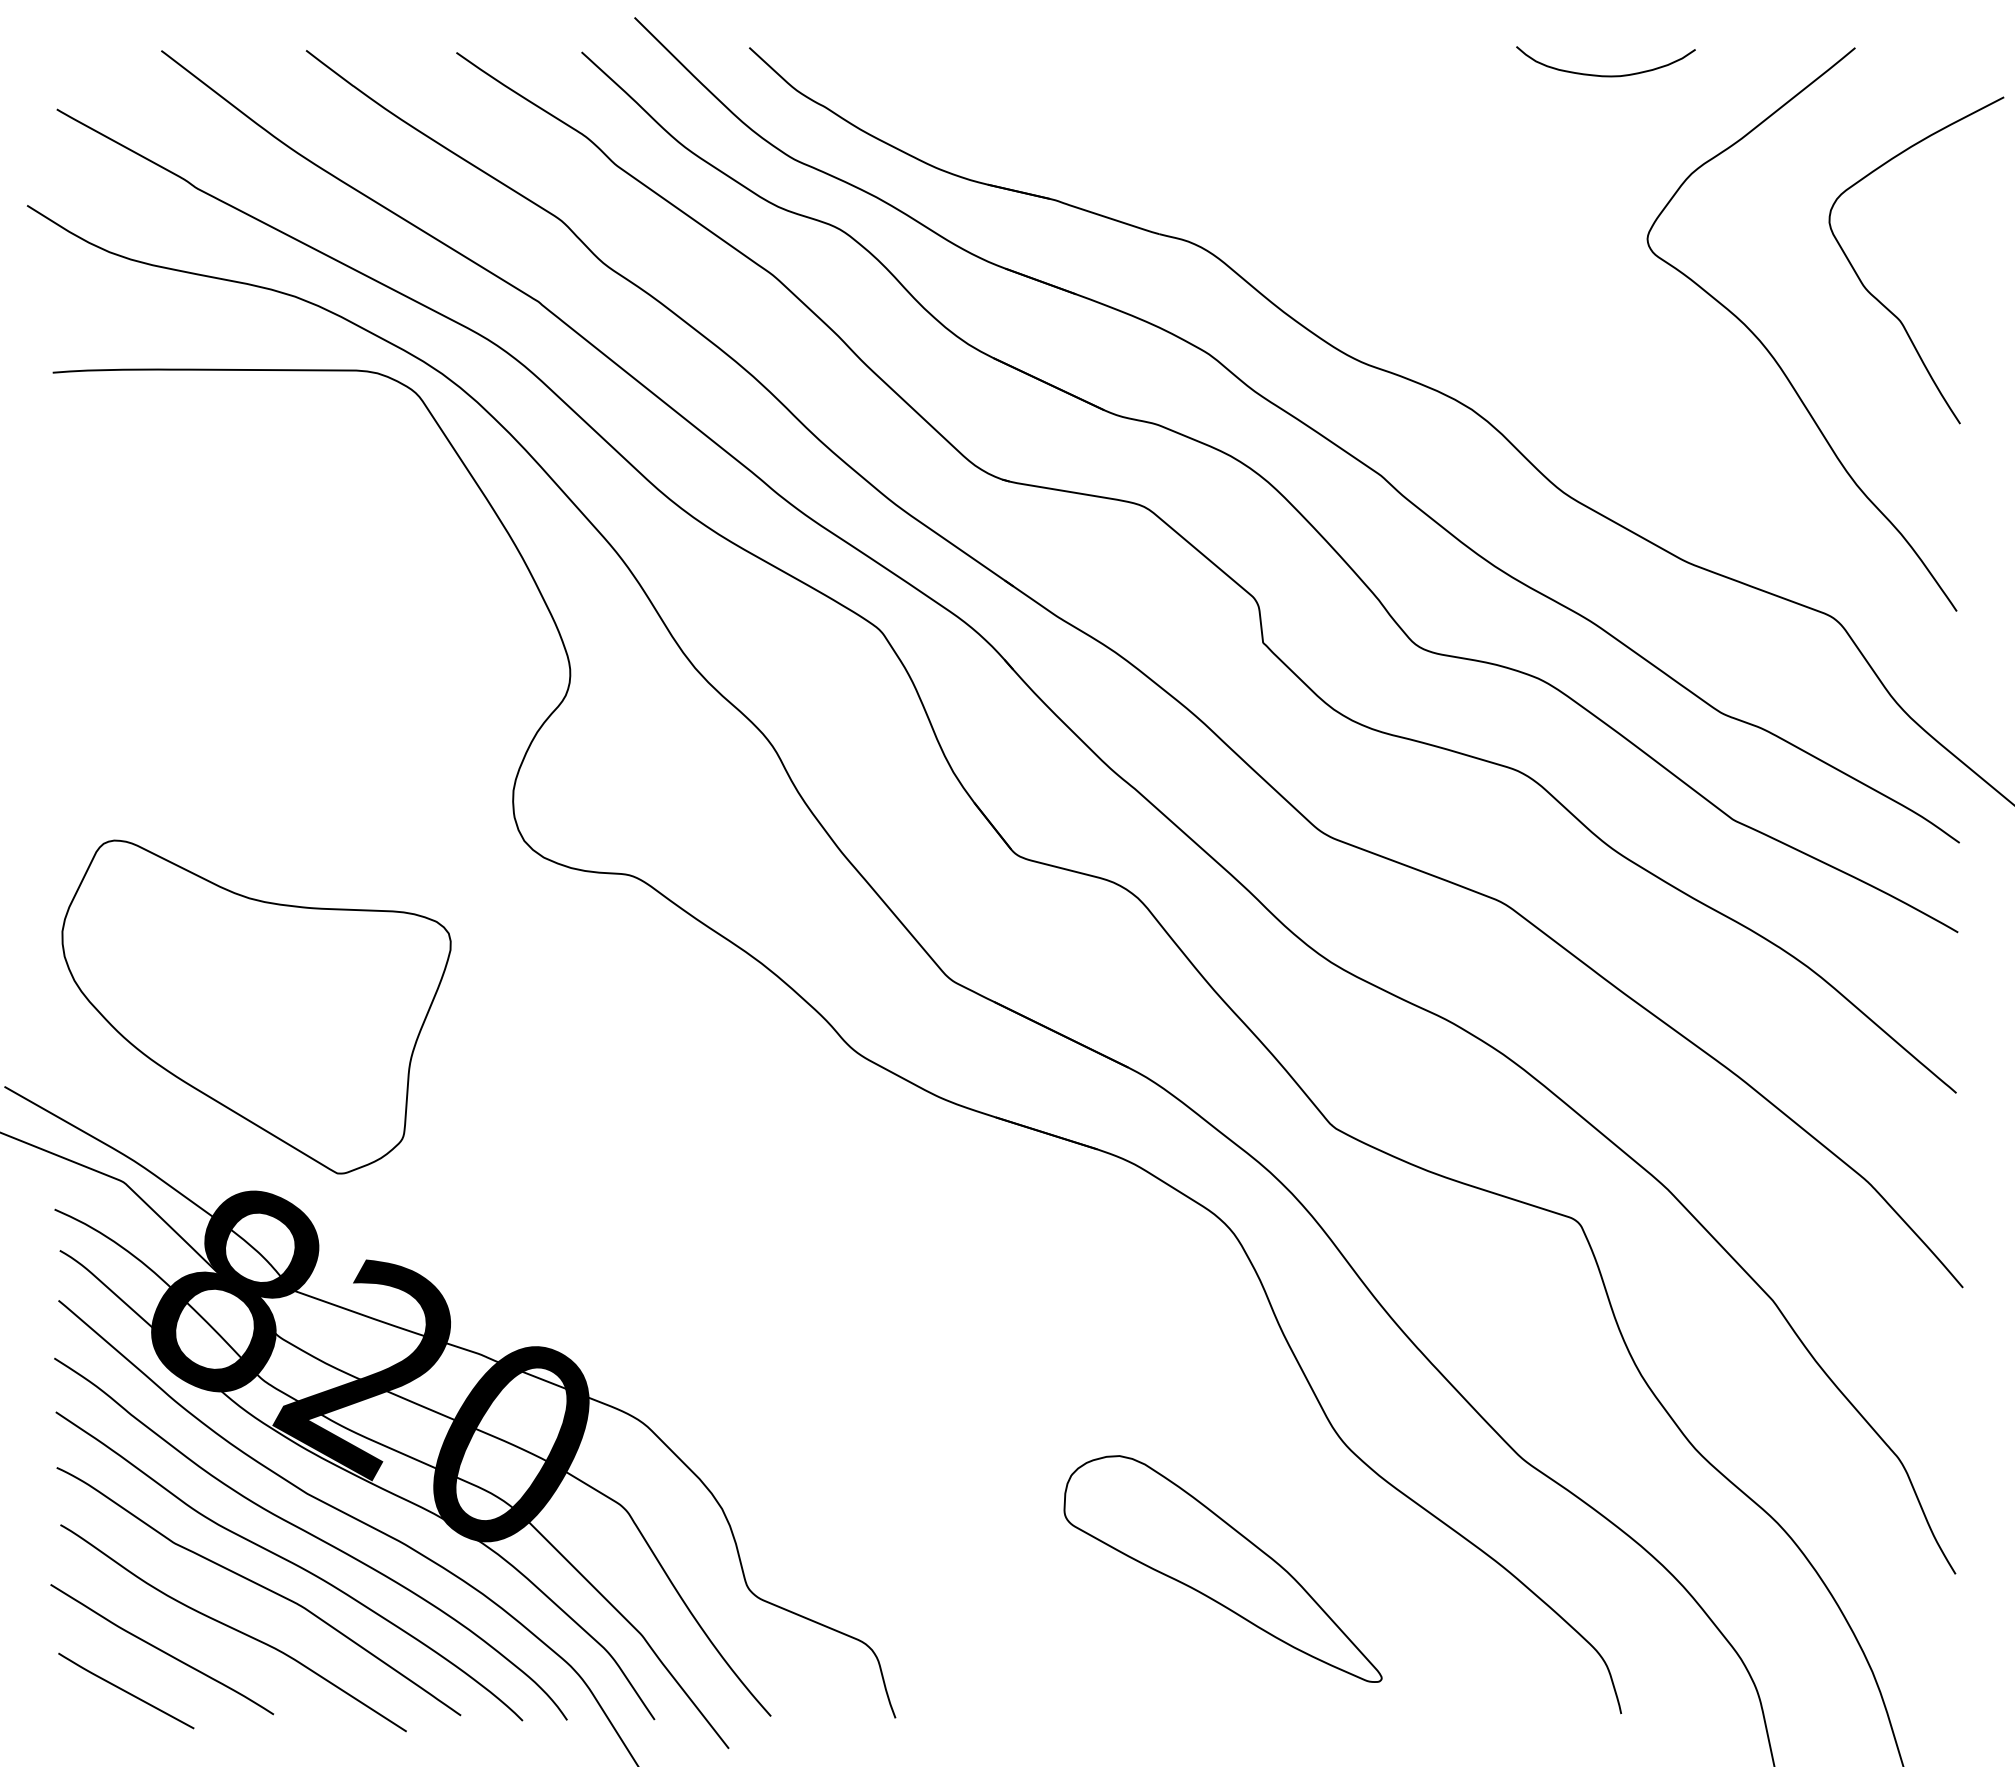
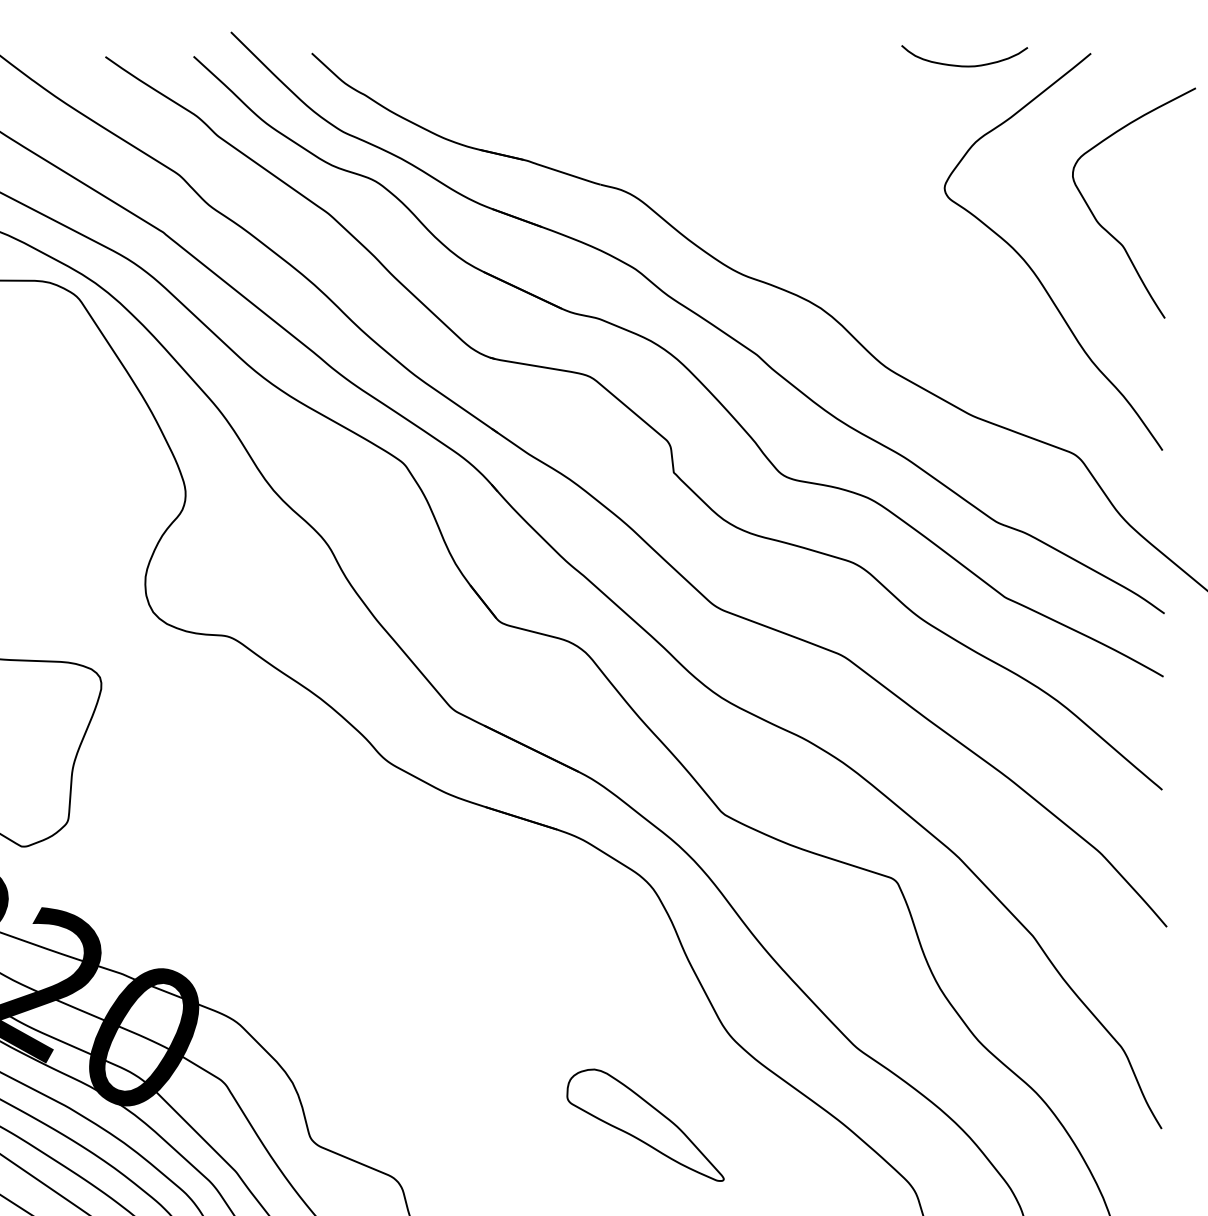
curve: (1605, 75) -> (964, 65), moved
part: (1222, 1568) -> (645, 1124), size x0.7

